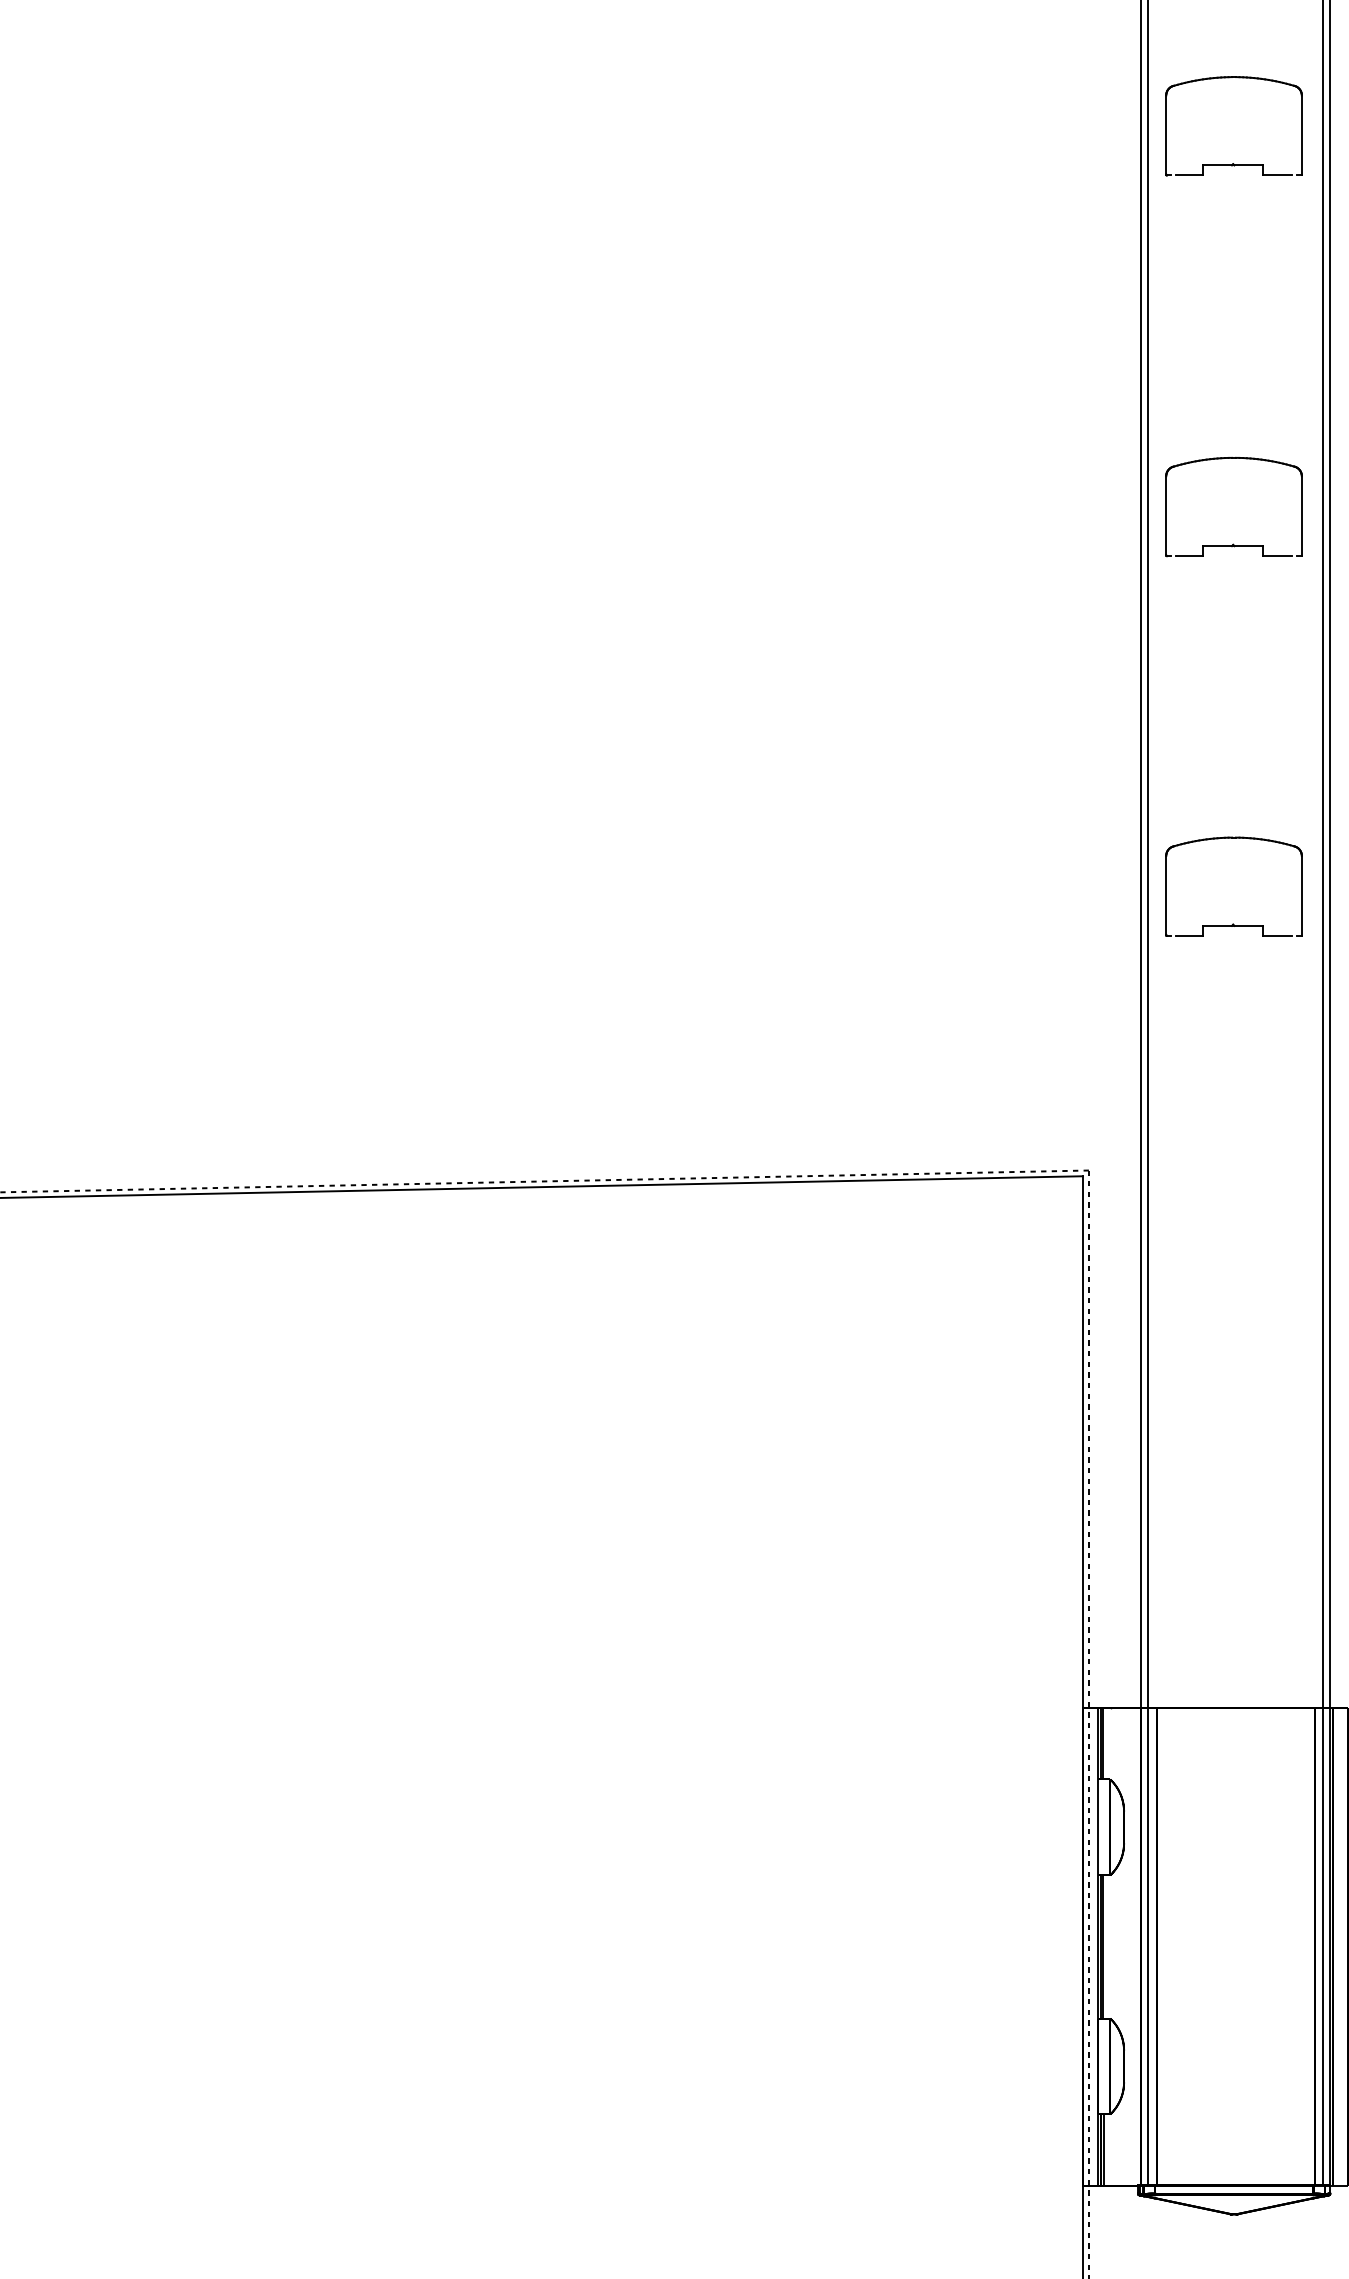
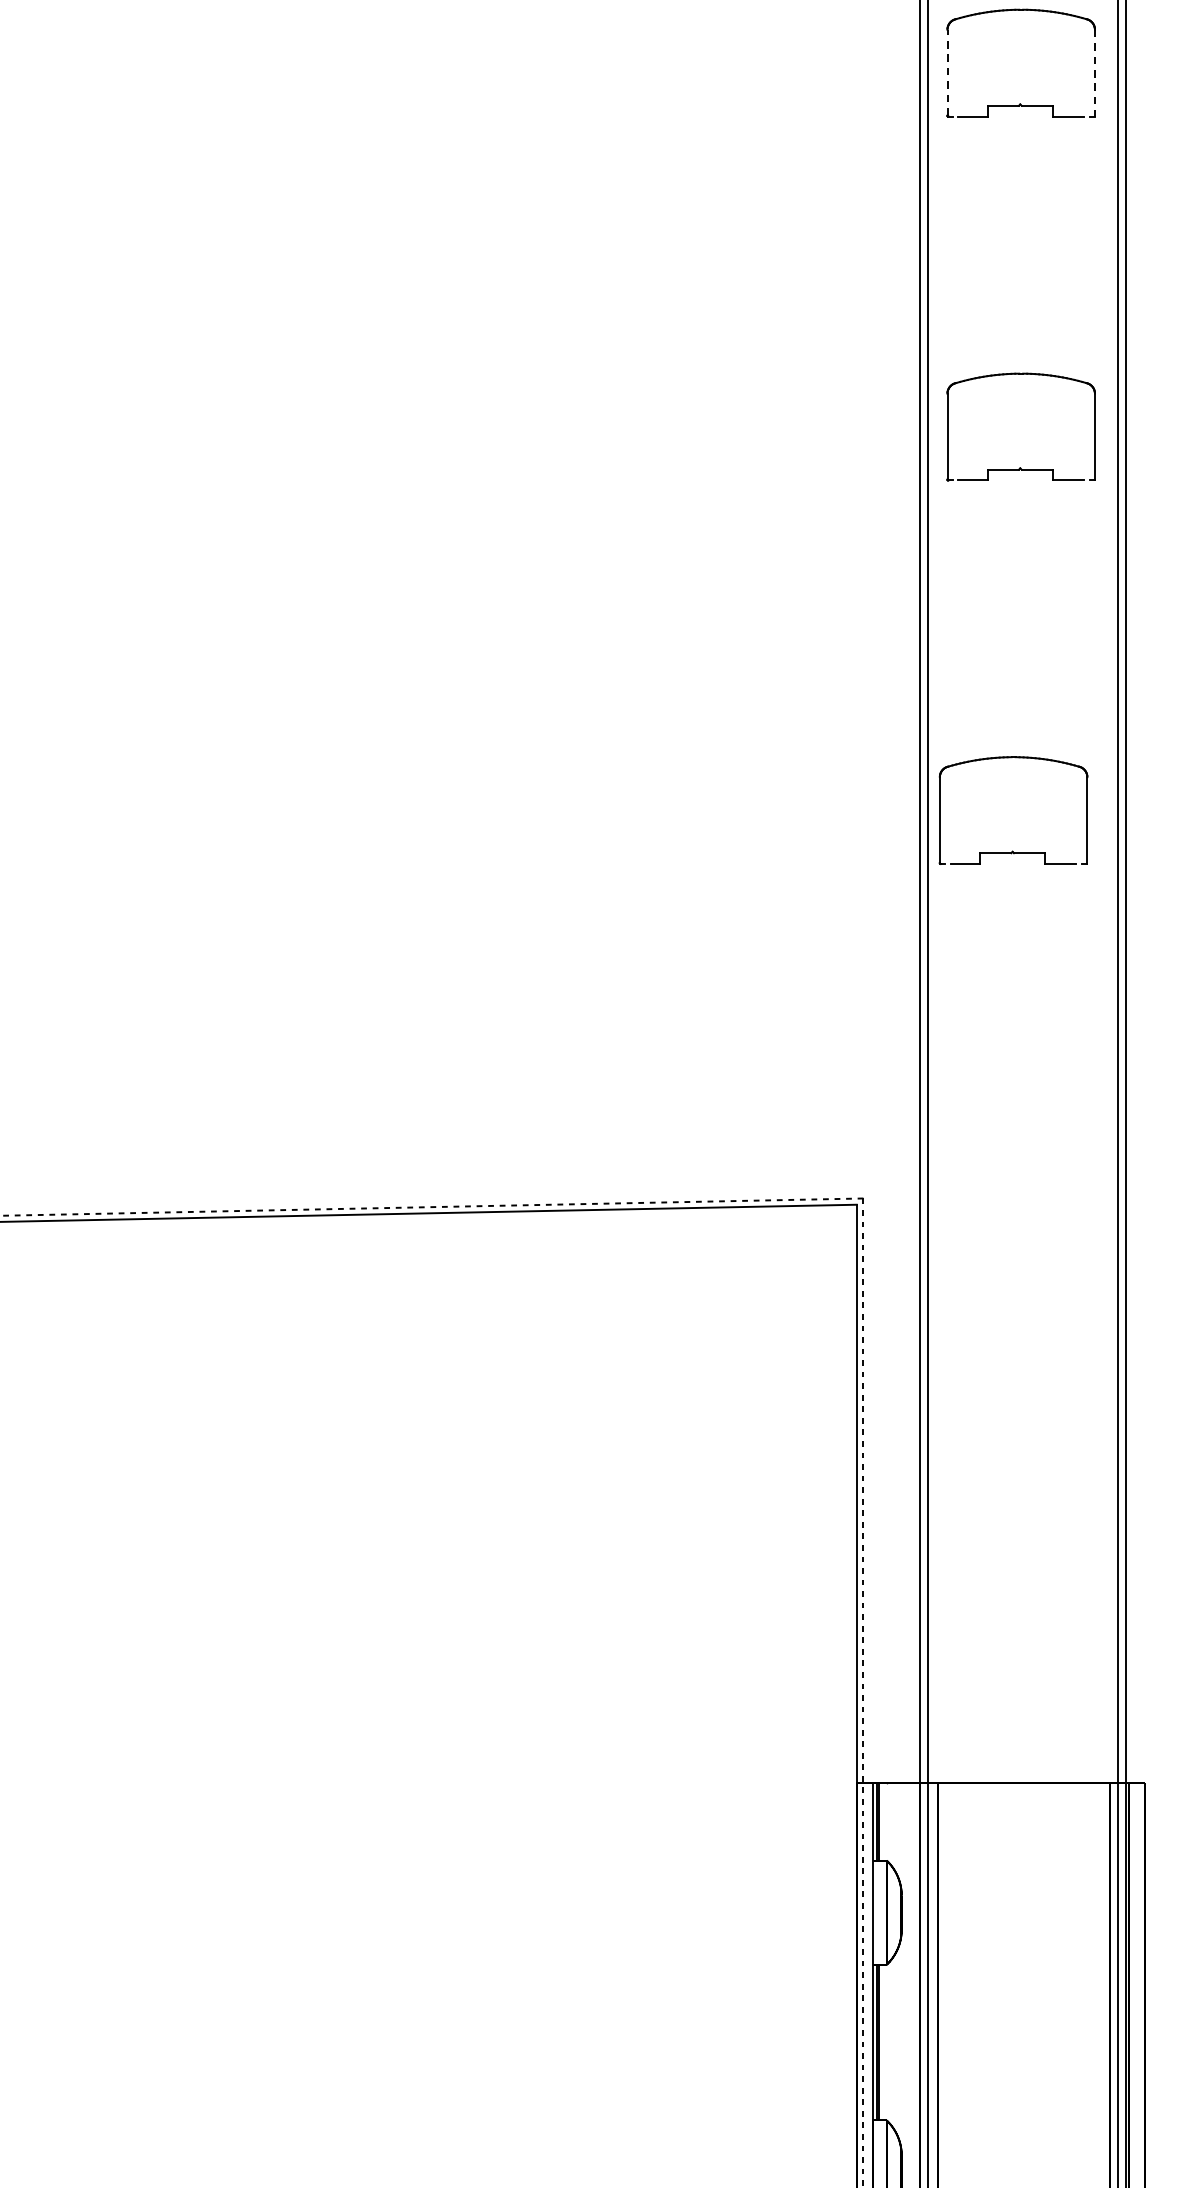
line: (1166, 135) -> (947, 73), solid -> dashed
line: (1301, 135) -> (1094, 73), solid -> dashed
part: (1233, 543) -> (1020, 466), moved
part: (1233, 923) -> (1013, 850), moved

